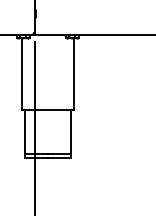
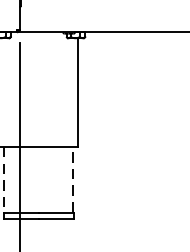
line: (25, 132) -> (4, 180), solid -> dashed
line: (70, 132) -> (72, 180), solid -> dashed

